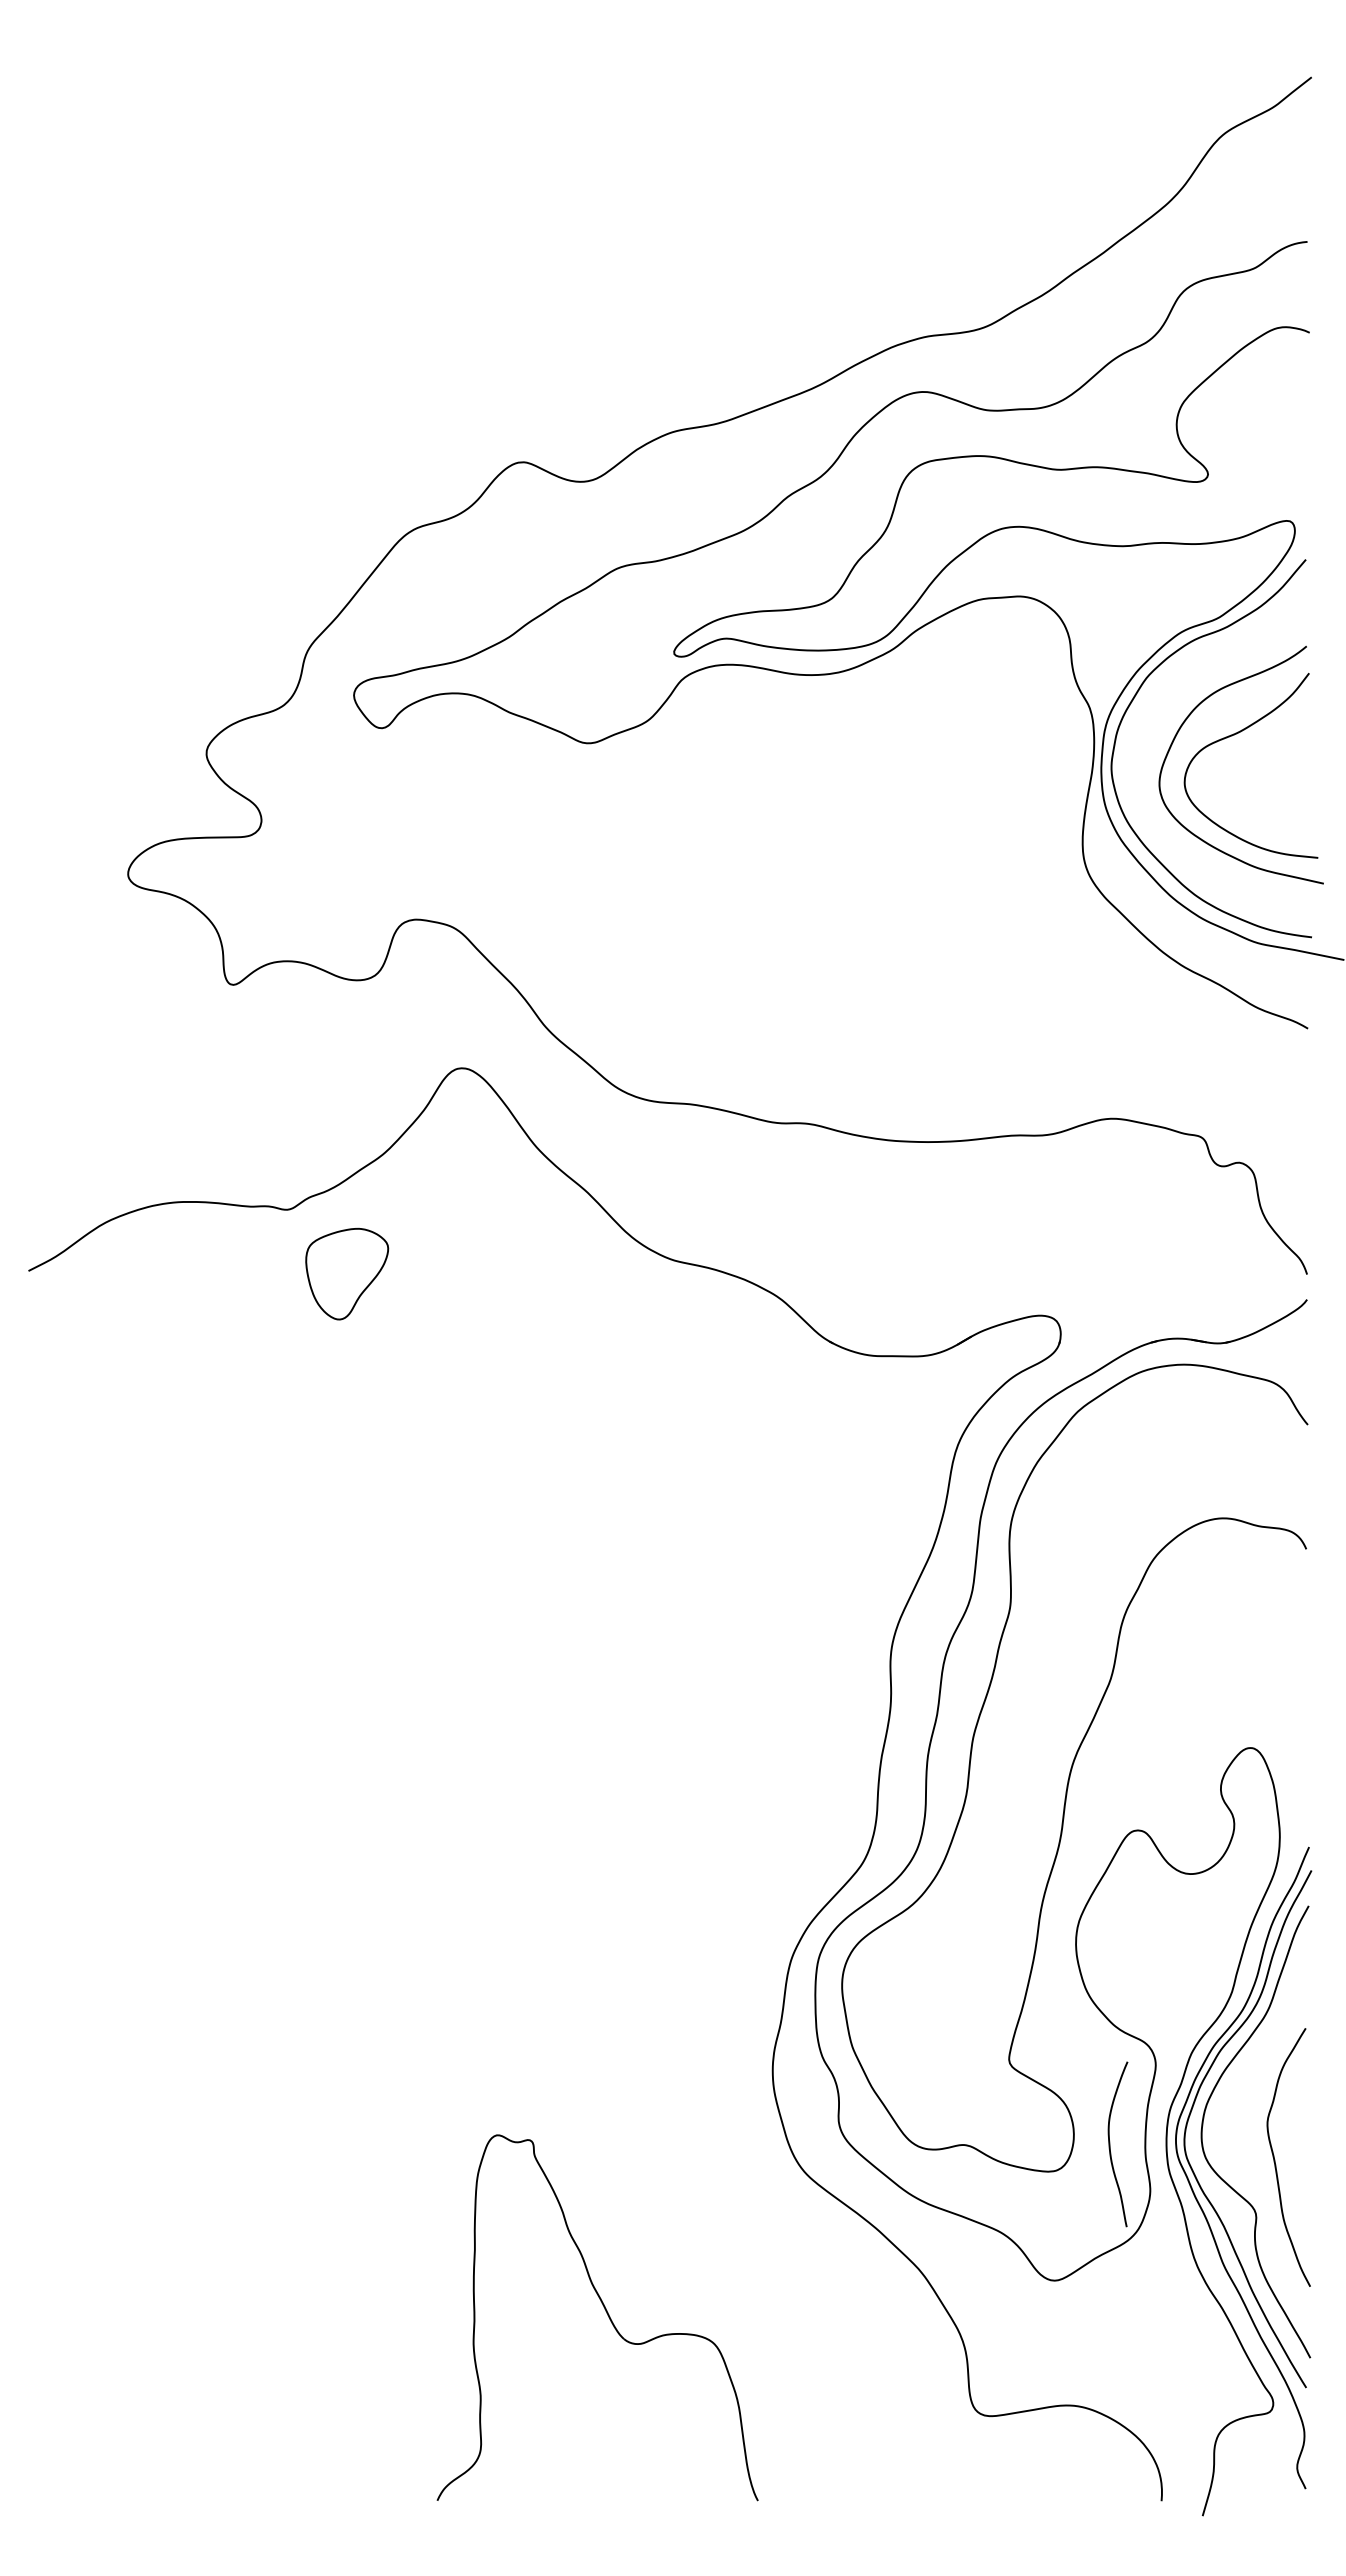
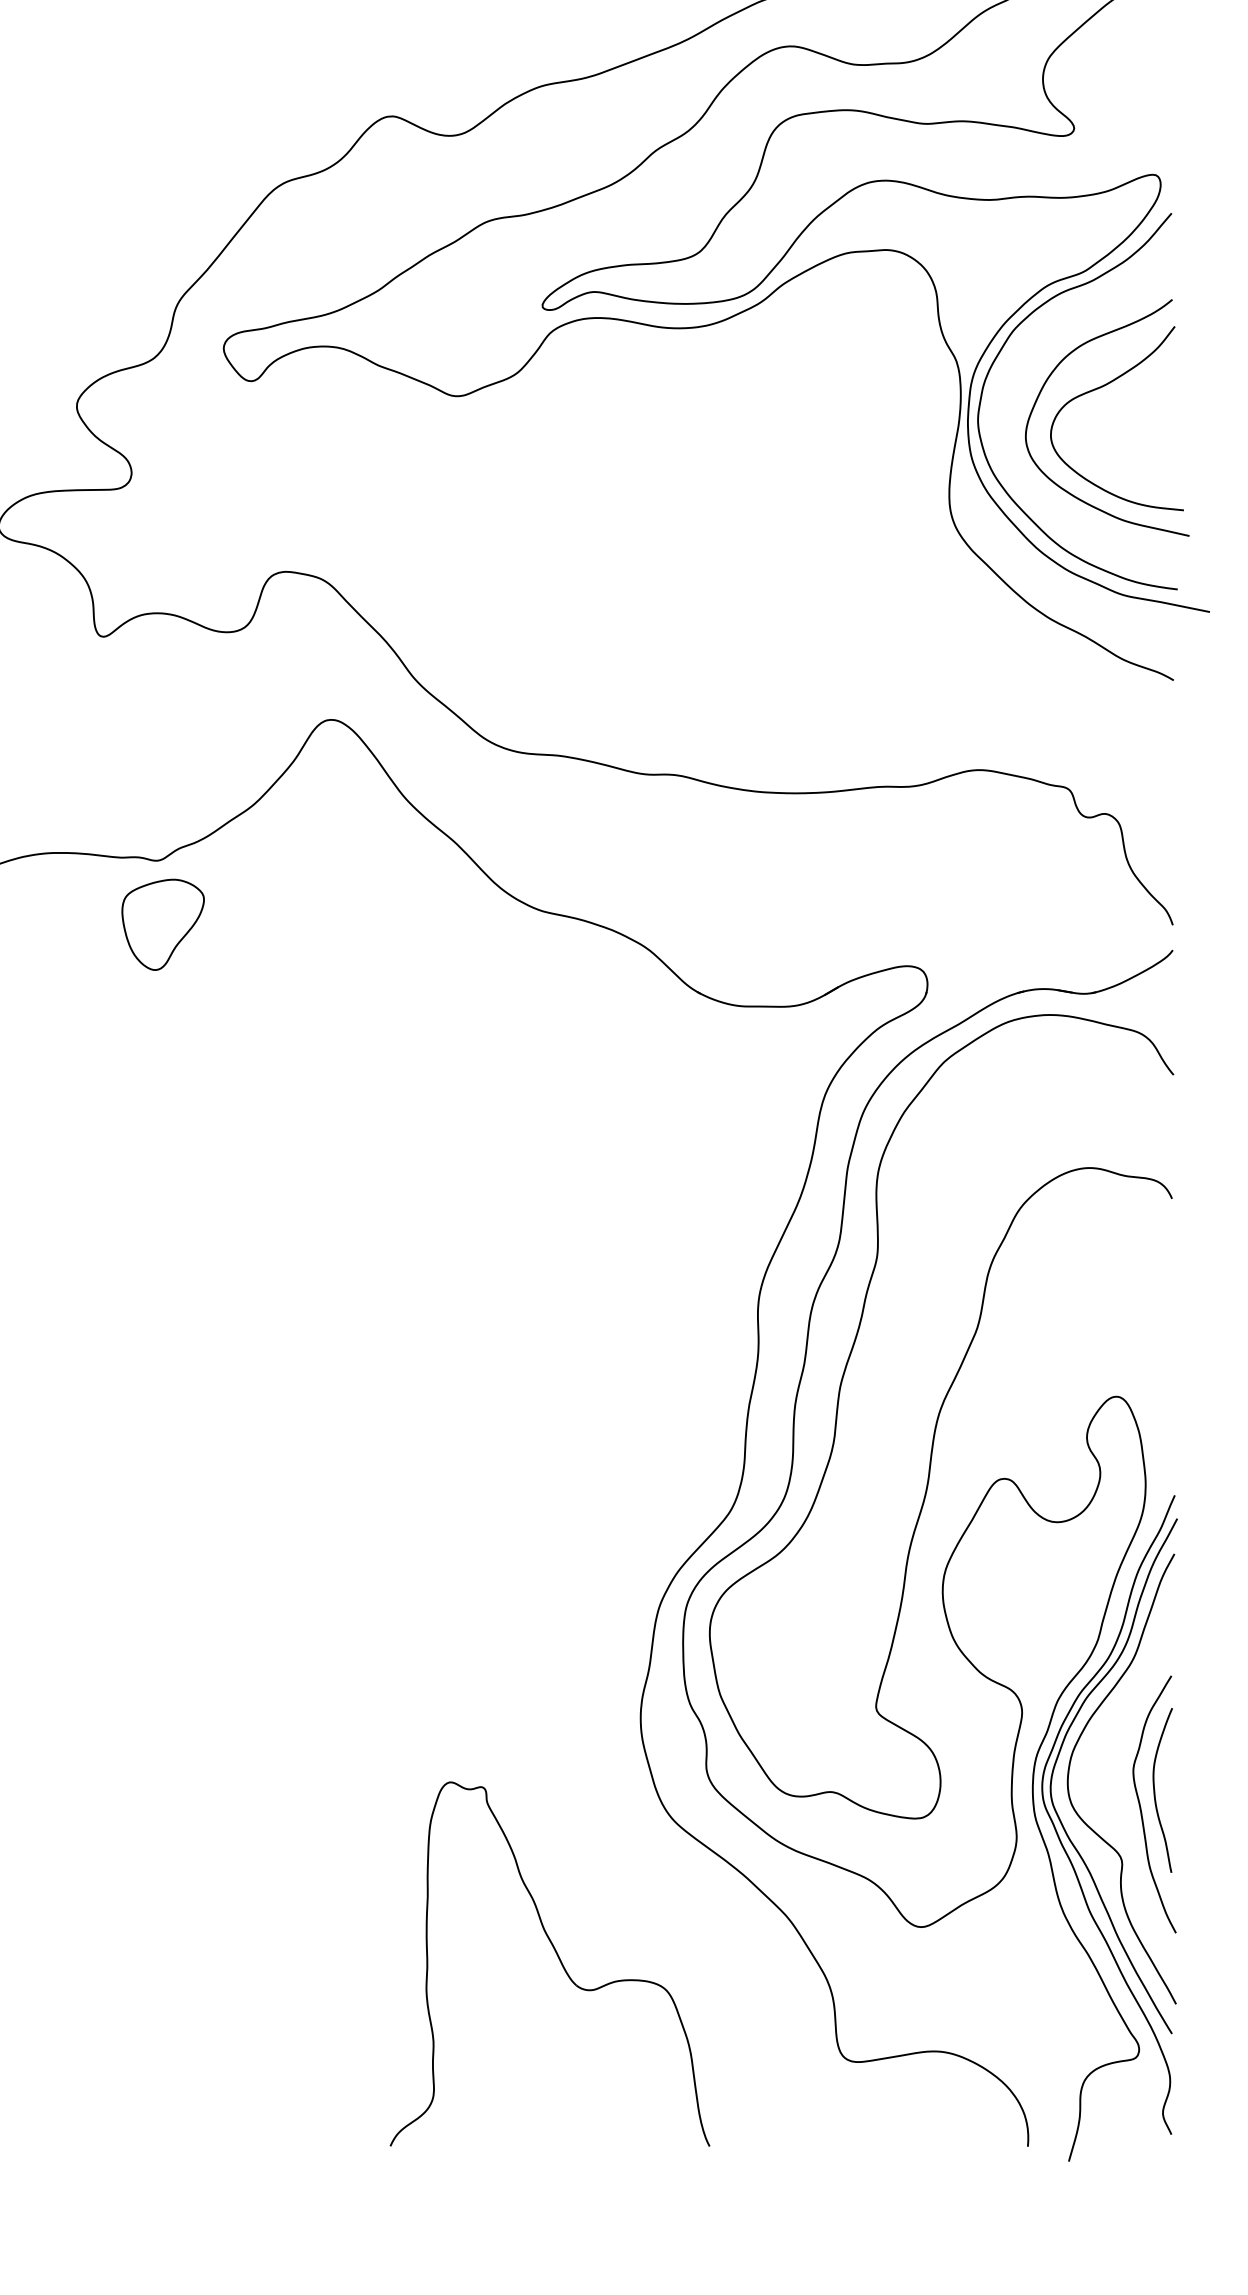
part: (347, 1273) -> (163, 924), moved
curve: (1110, 2144) -> (1155, 1790), moved
part: (606, 2313) -> (558, 1959), moved

